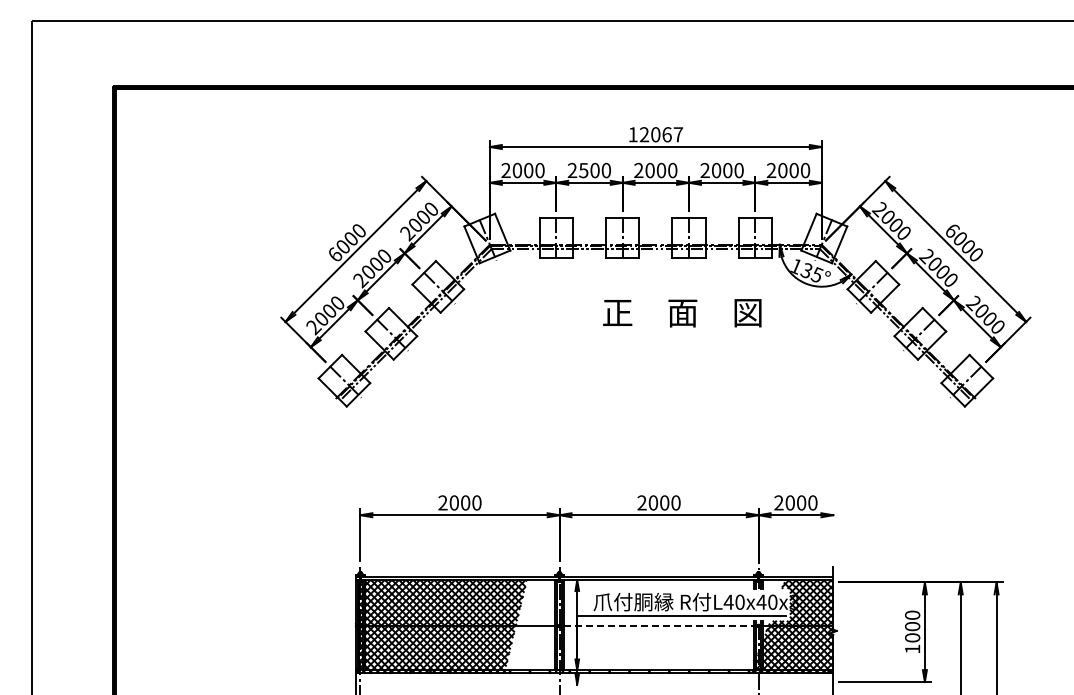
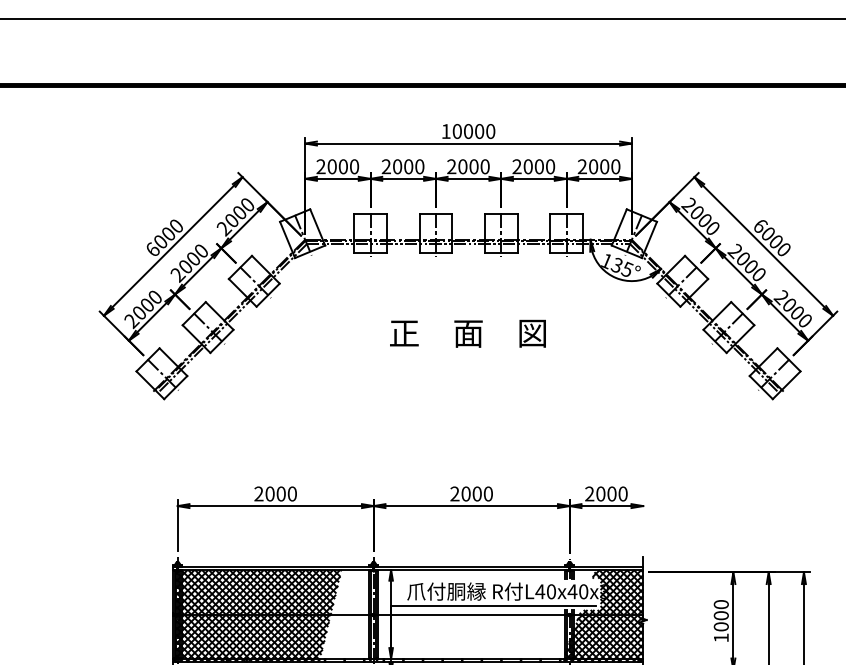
text: (661, 134) -> (474, 131), 12067 -> 10000
text: (583, 170) -> (397, 166), 2500 -> 2000
text: (682, 313) -> (468, 334), moved
line: (659, 625) -> (472, 614), dashed -> solid

